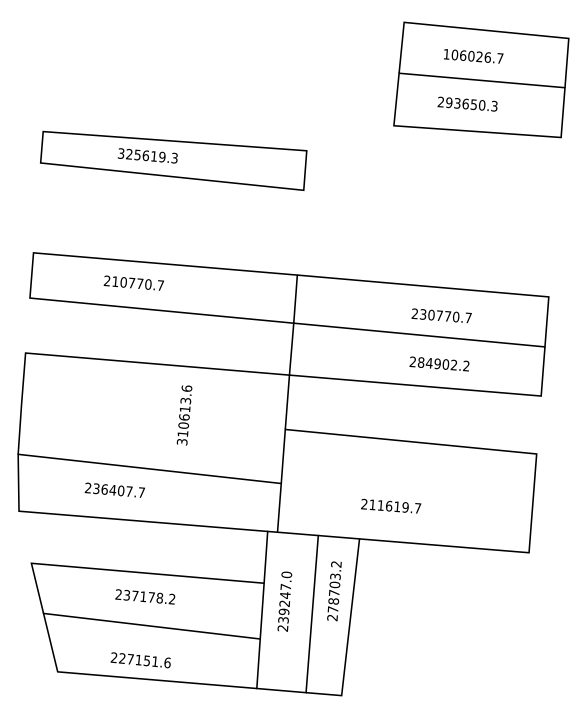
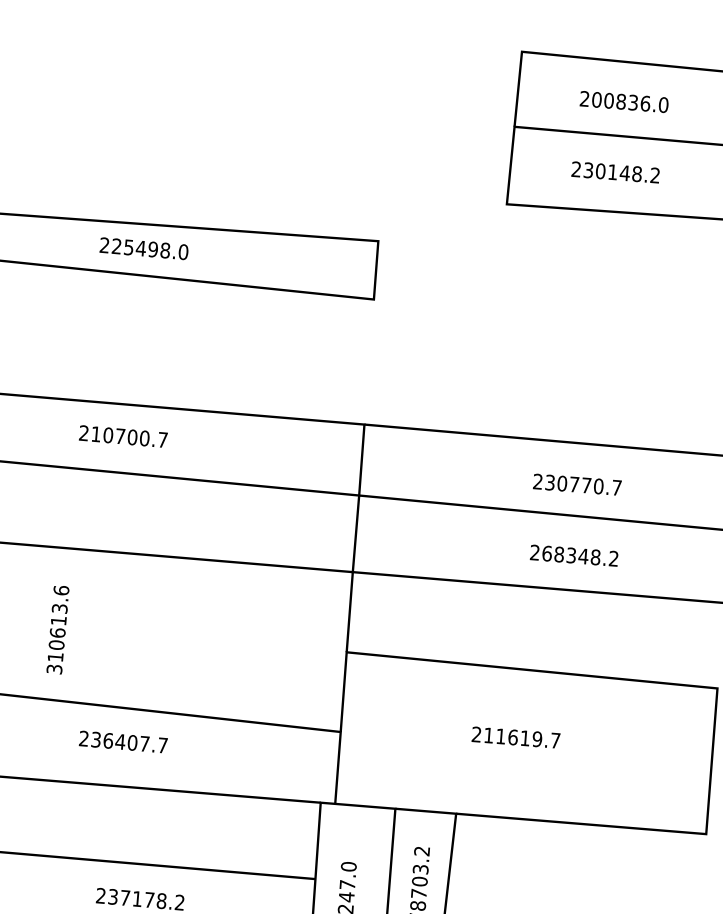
text: (473, 56) -> (624, 102), 106026.7 -> 200836.0
text: (471, 104) -> (621, 172), 293650.3 -> 230148.2
text: (147, 156) -> (143, 249), 325619.3 -> 225498.0
text: (140, 283) -> (133, 436), 210770.7 -> 210700.7
text: (437, 363) -> (571, 554), 284902.2 -> 268348.2
text: (184, 415) -> (57, 630), moved
text: (114, 489) -> (122, 740), moved
text: (391, 505) -> (516, 736), moved

